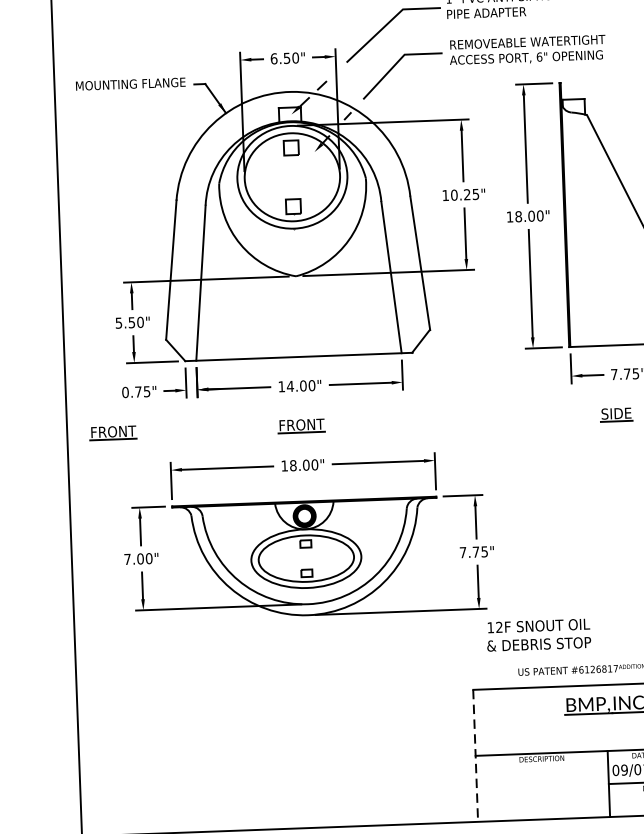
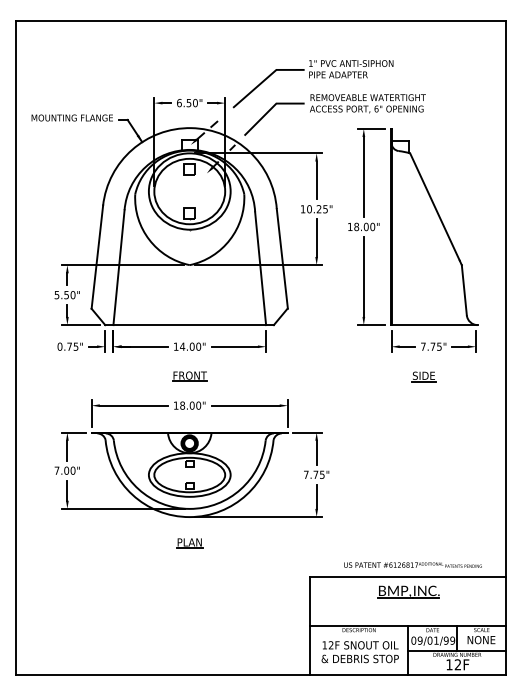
part: (112, 433) -> (49, 376), removed
text: (537, 635) -> (359, 652), moved
part: (309, 650) -> (189, 543), added
line: (476, 756) -> (310, 626), dashed -> solid

